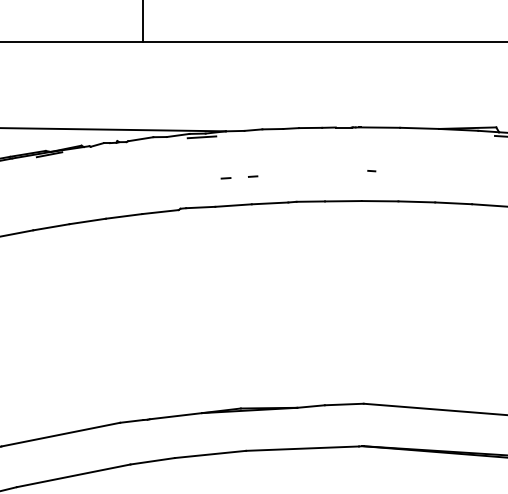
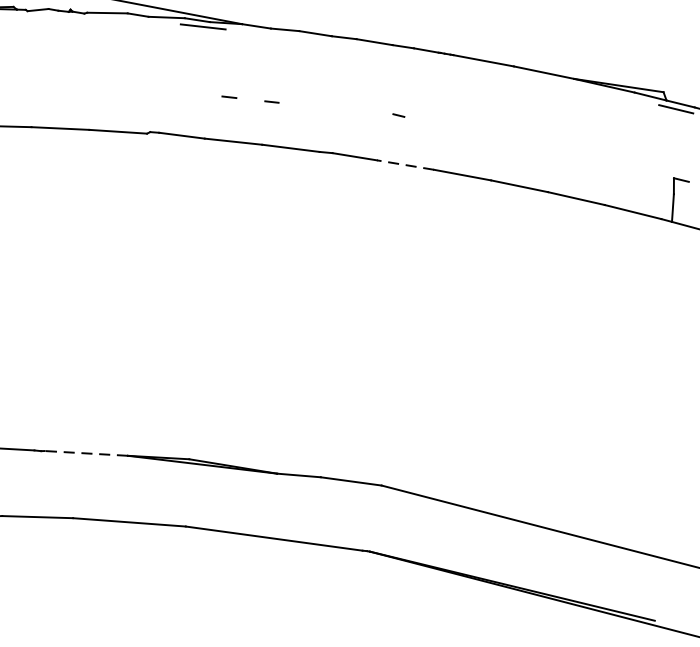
line: (371, 171) -> (398, 116), moved
line: (342, 201) -> (404, 165), solid -> dashed
line: (175, 416) -> (85, 453), solid -> dashed

